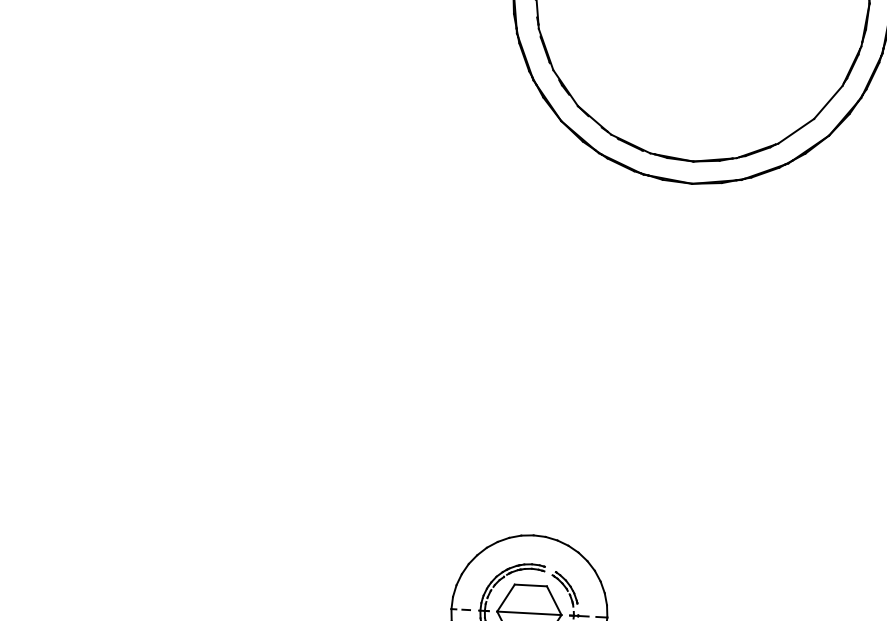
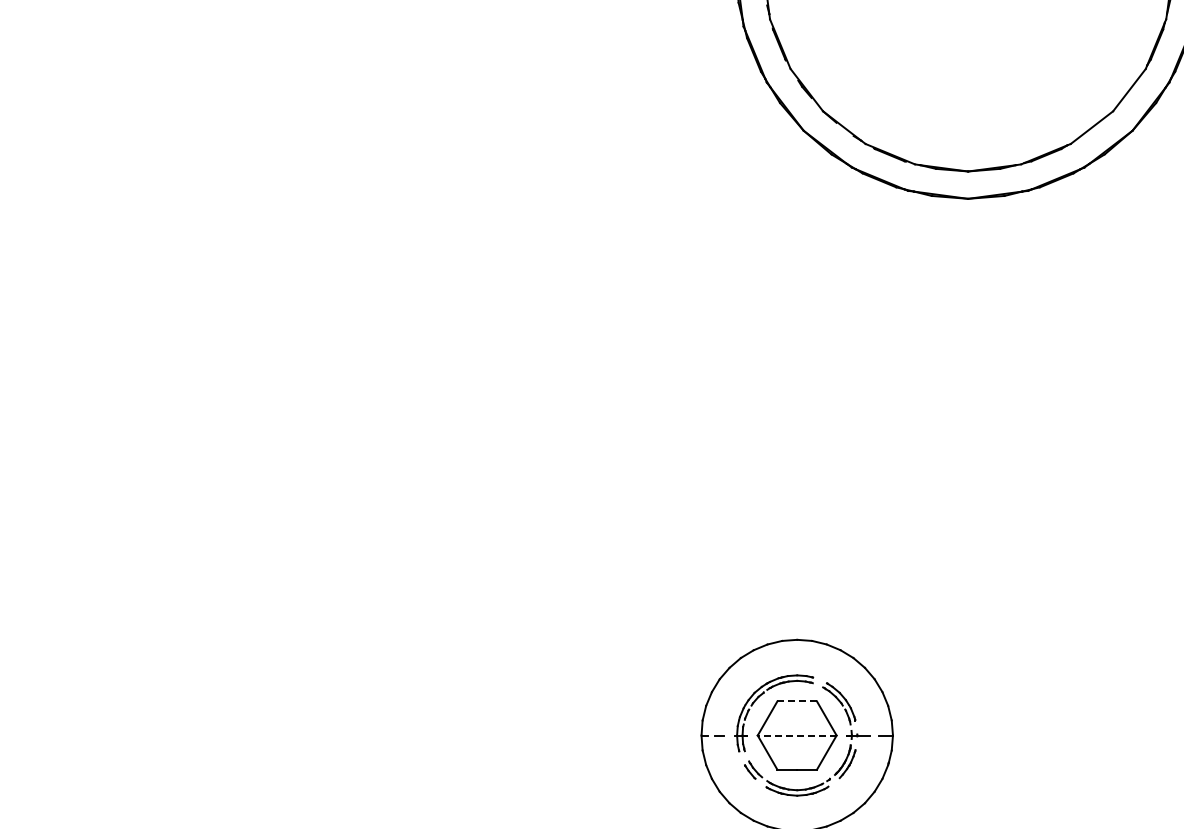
line: (531, 585) -> (797, 701), solid -> dashed
line: (528, 613) -> (796, 735), solid -> dashed

